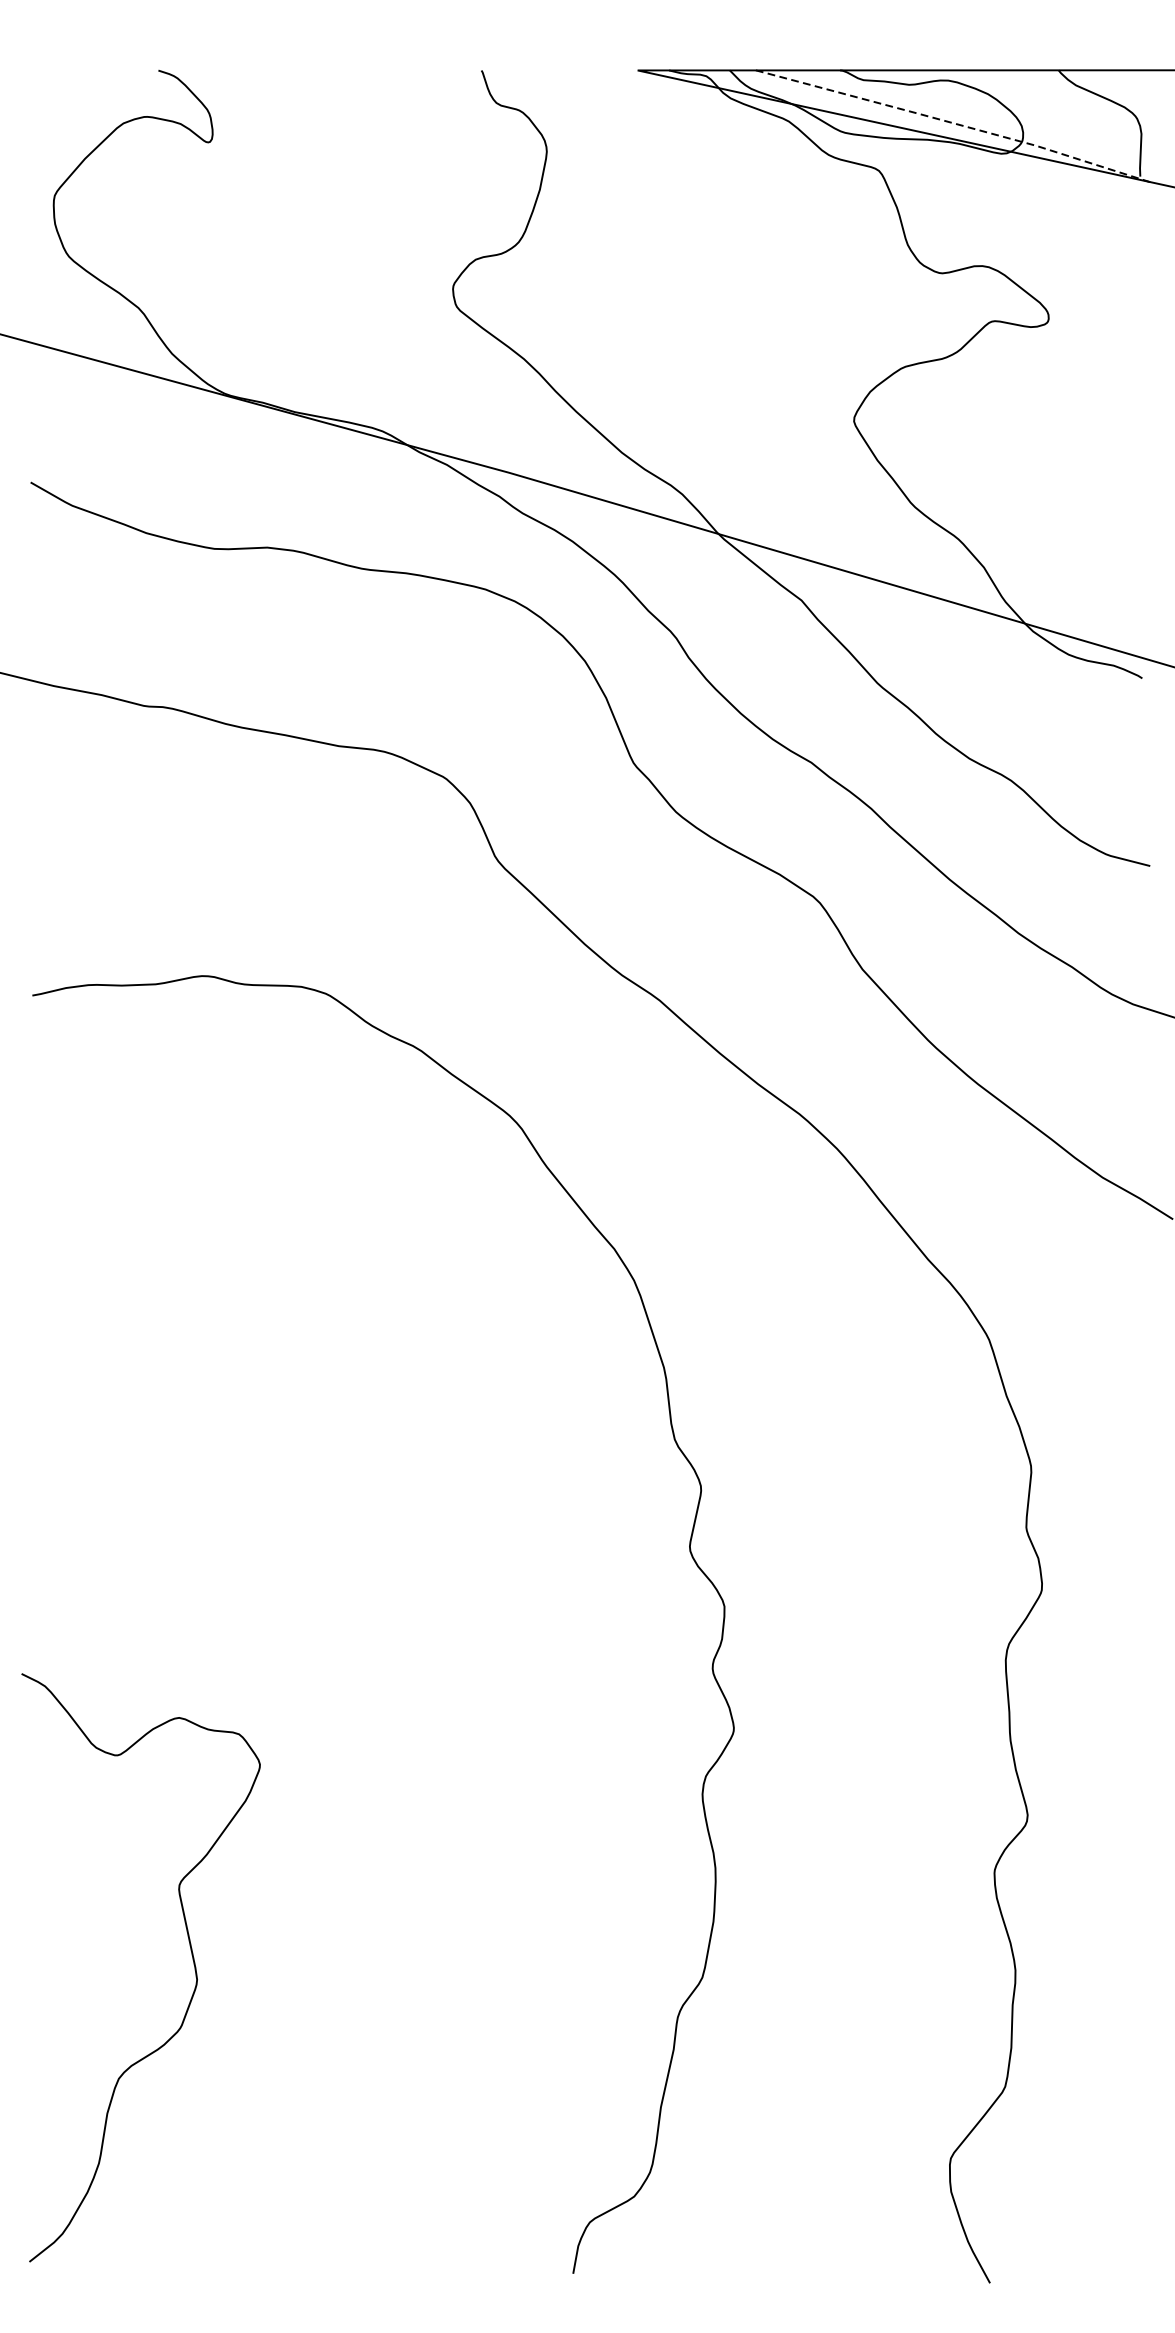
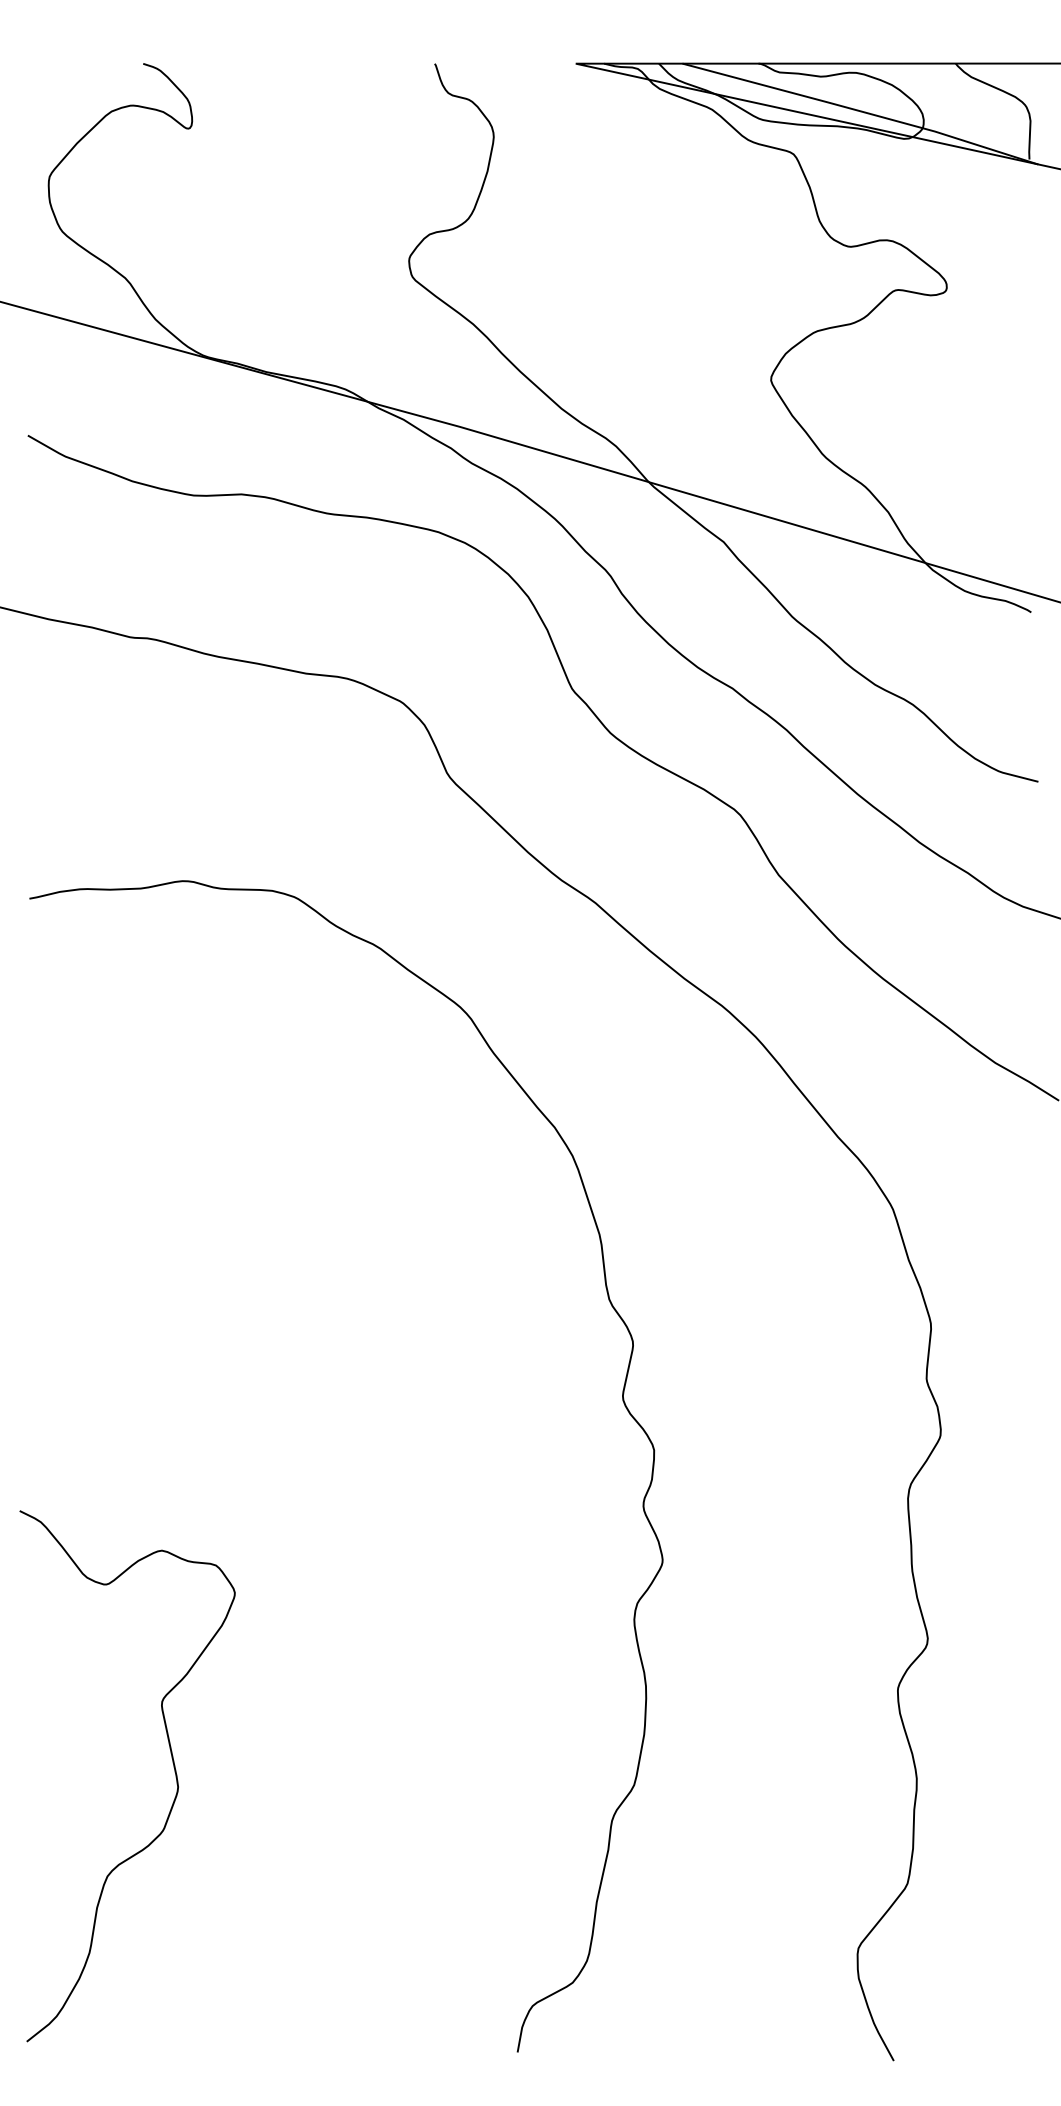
line: (954, 123) -> (861, 111), dashed -> solid

